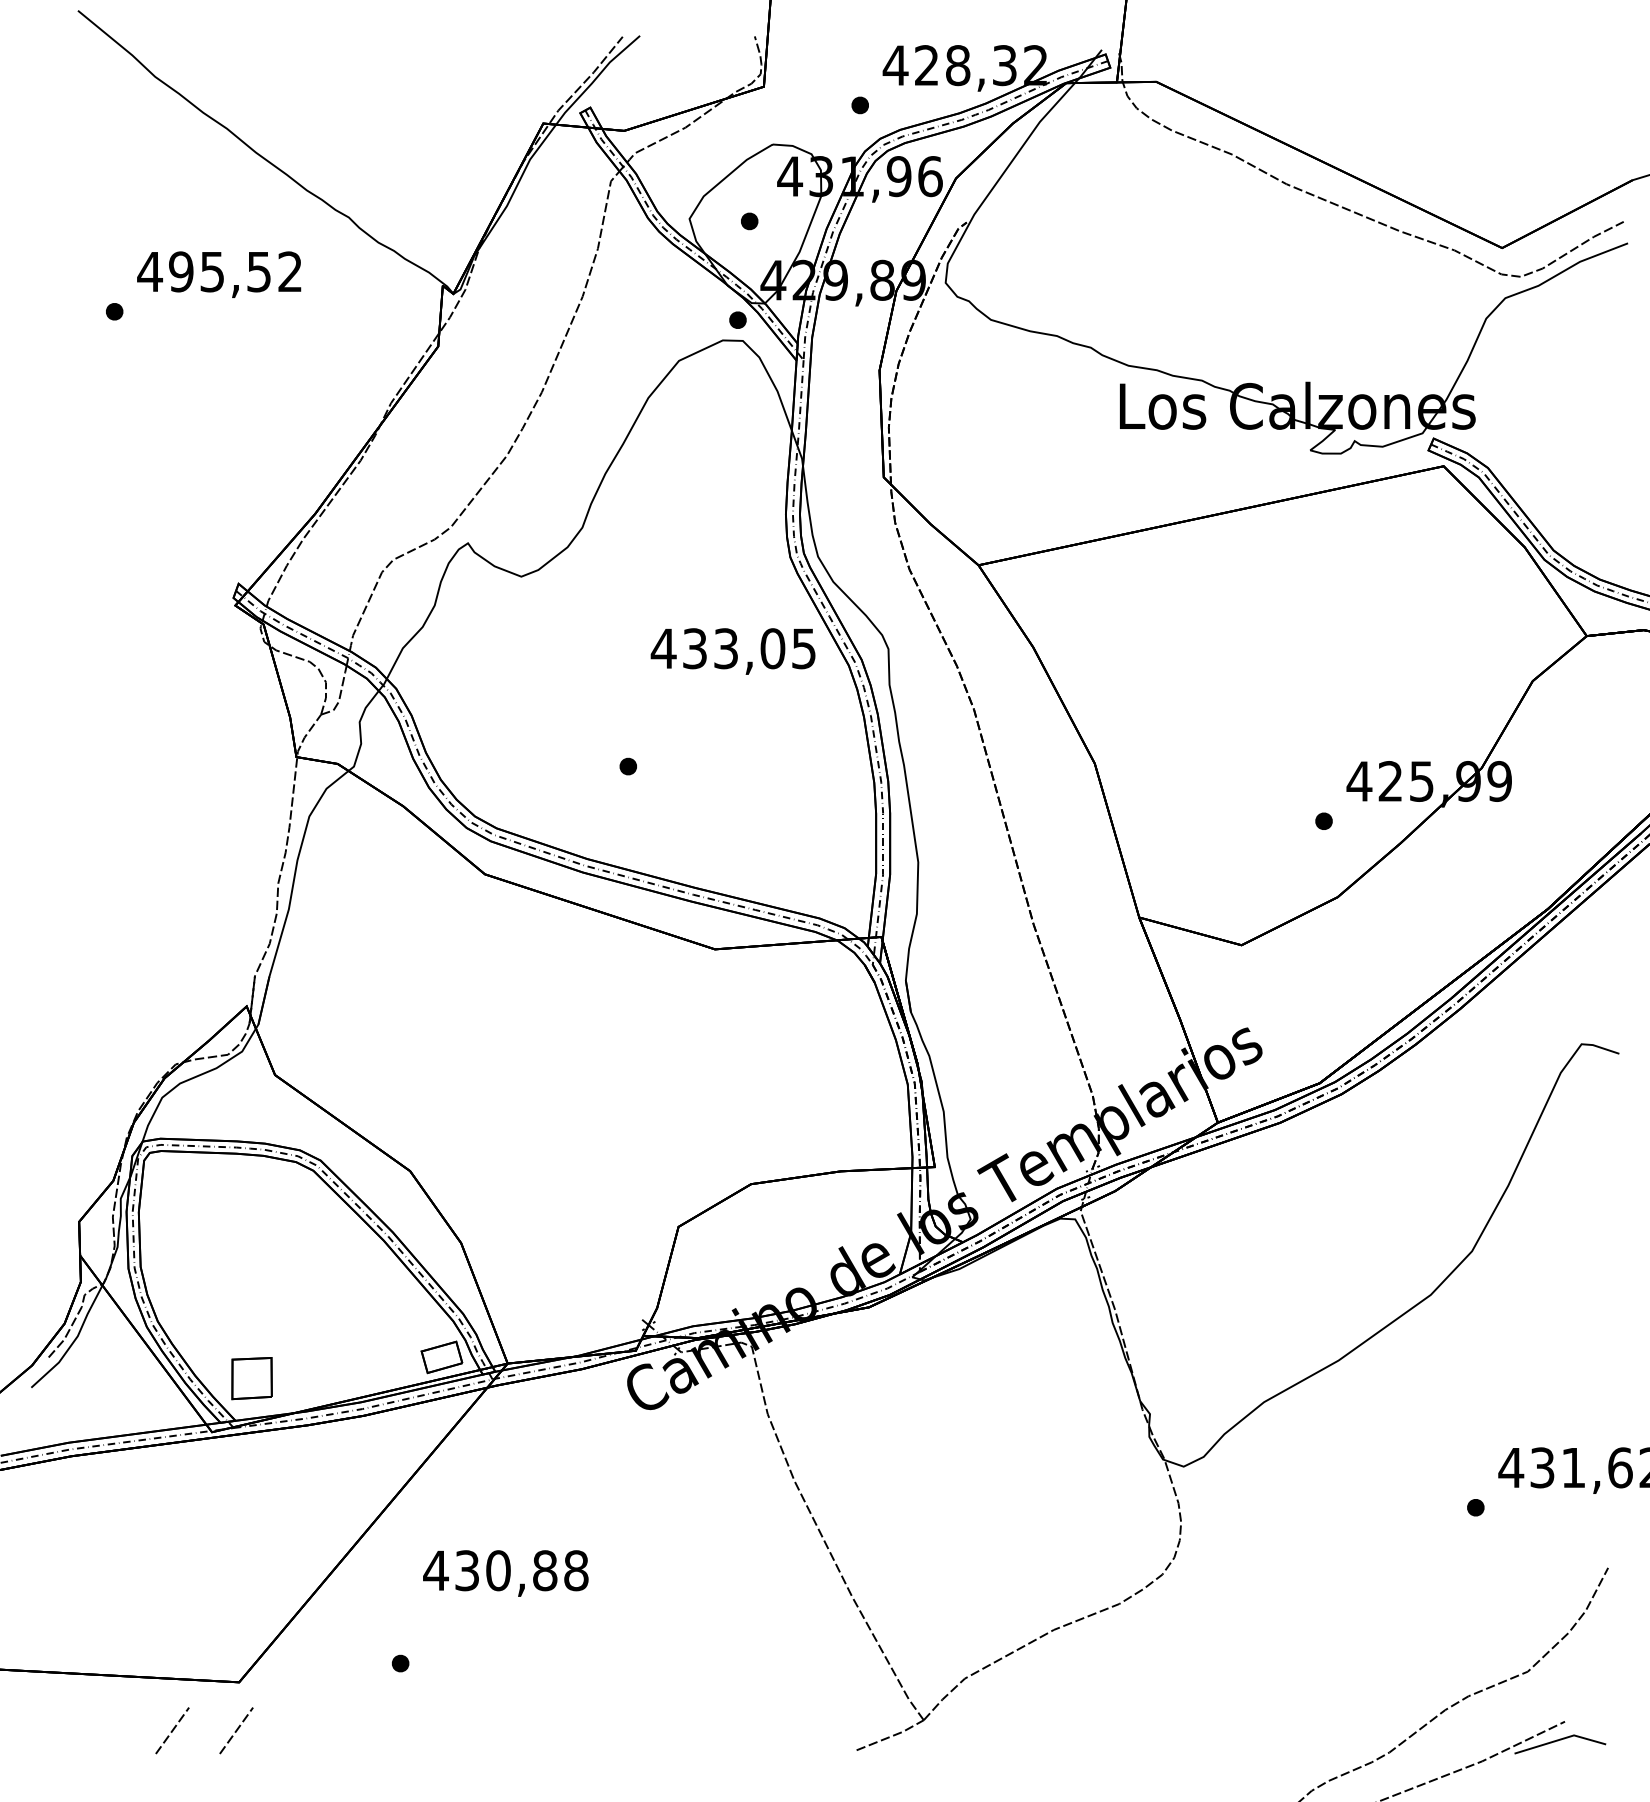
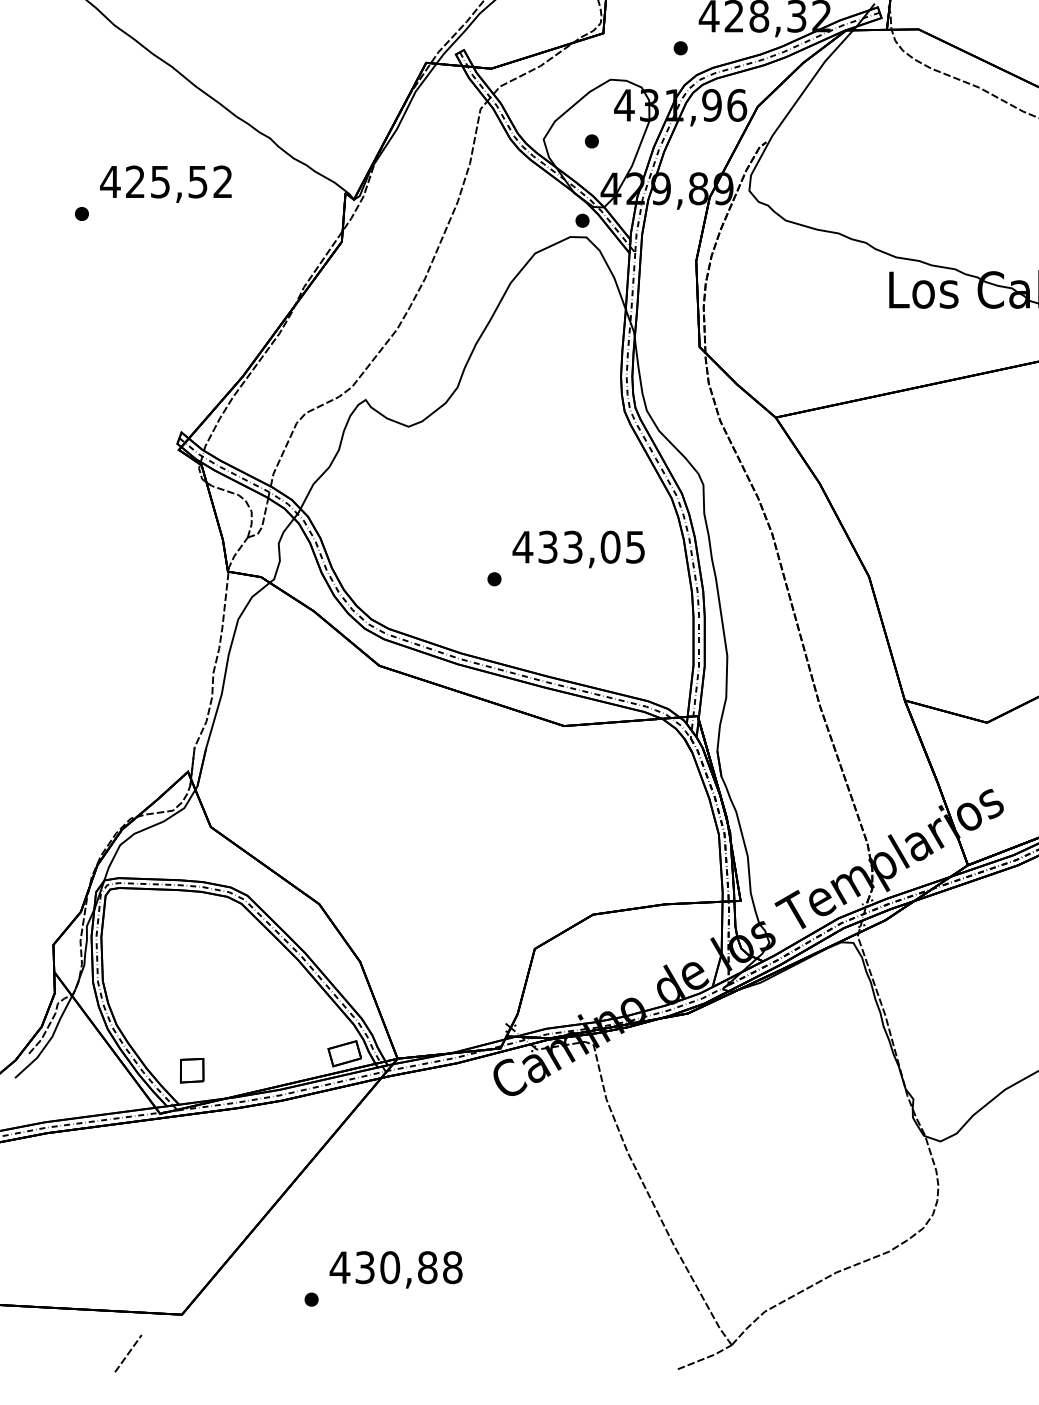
text: (181, 271) -> (135, 181), 495,52 -> 425,52
text: (732, 651) -> (578, 549), moved
part: (251, 1378) -> (191, 1070), size x0.71
text: (505, 1573) -> (395, 1269), moved
line: (236, 1730) -> (179, 1353), removed

